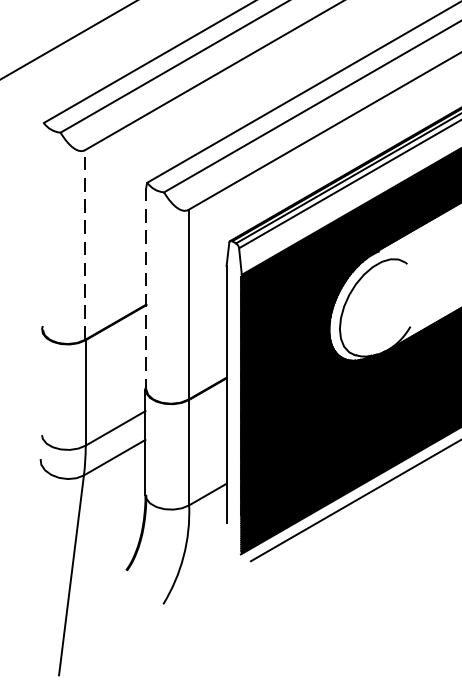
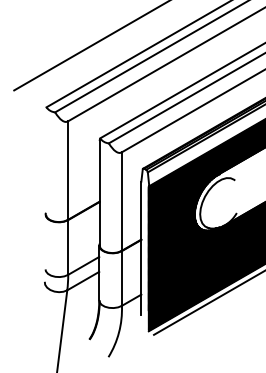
line: (84, 244) -> (67, 170), dashed -> solid
line: (145, 288) -> (99, 193), dashed -> solid

